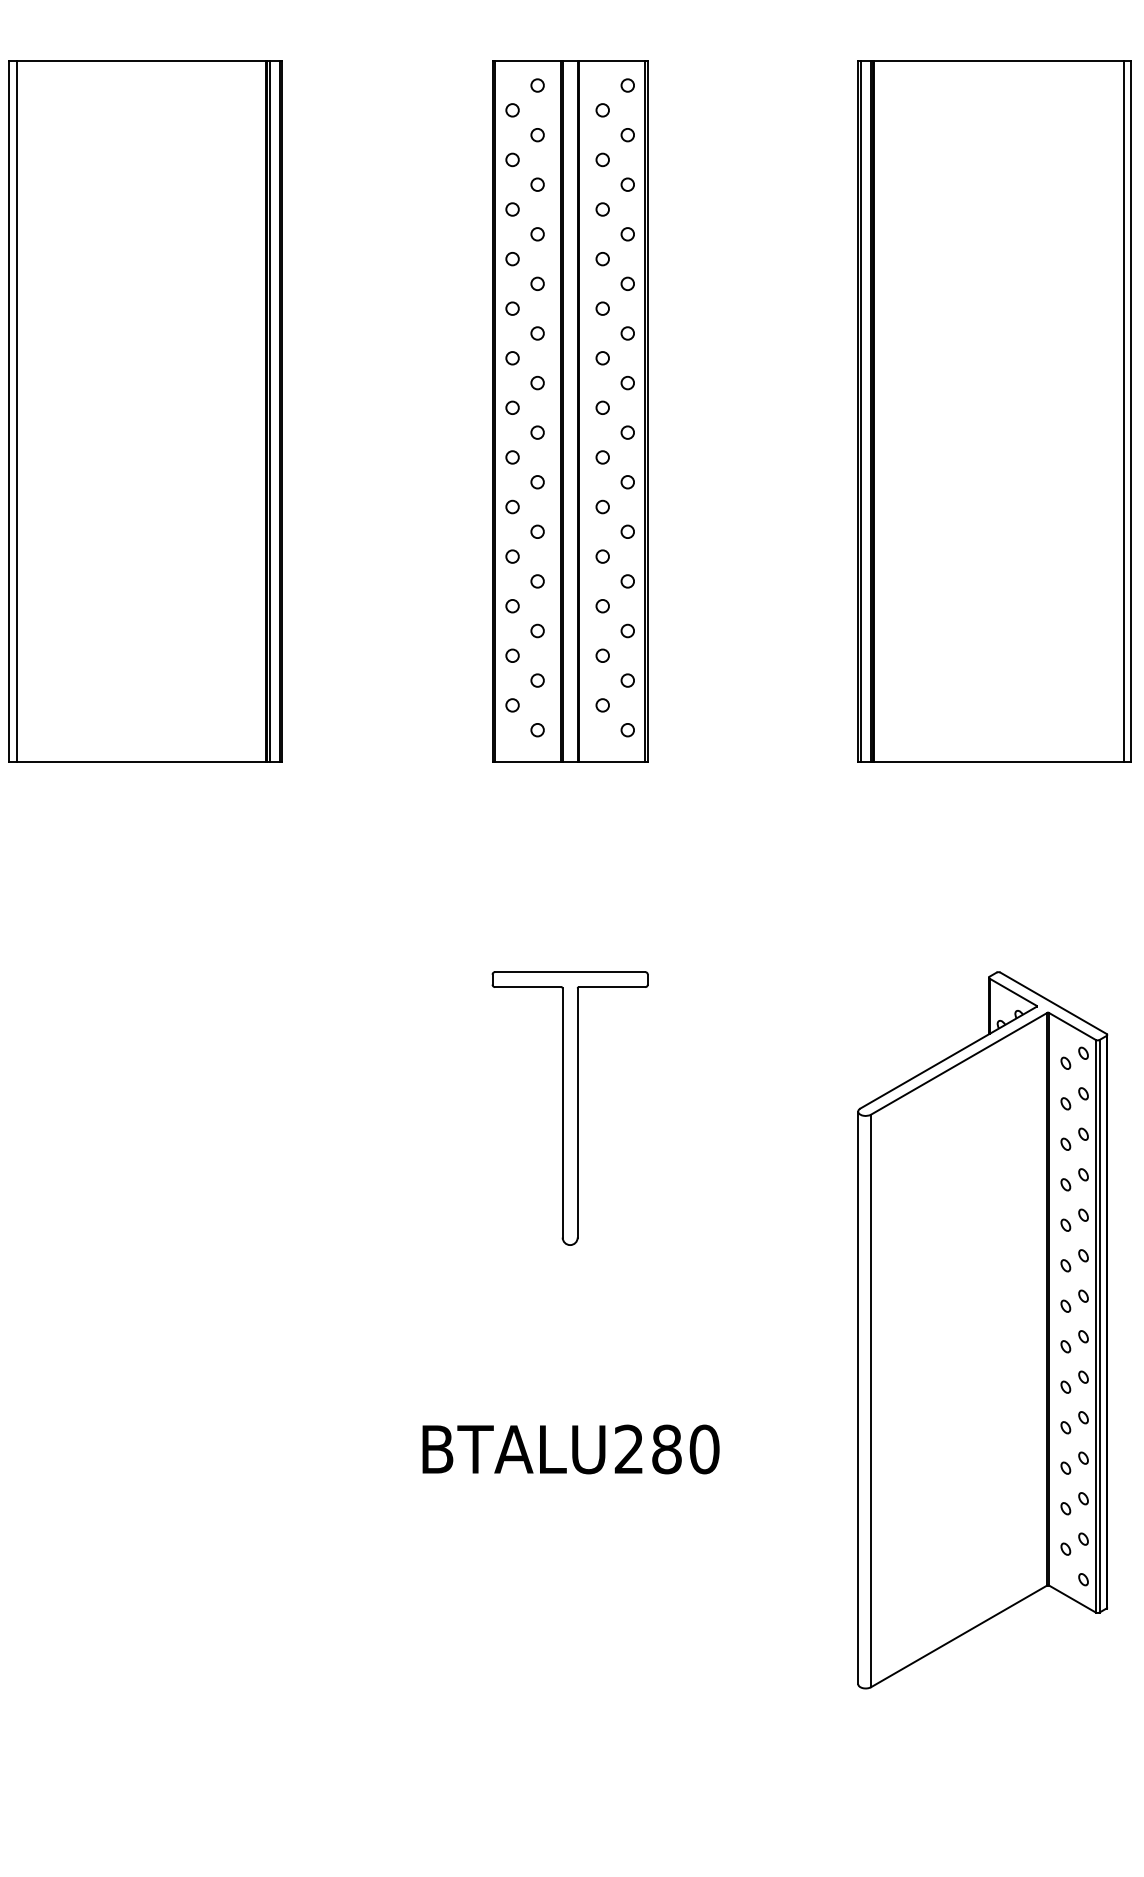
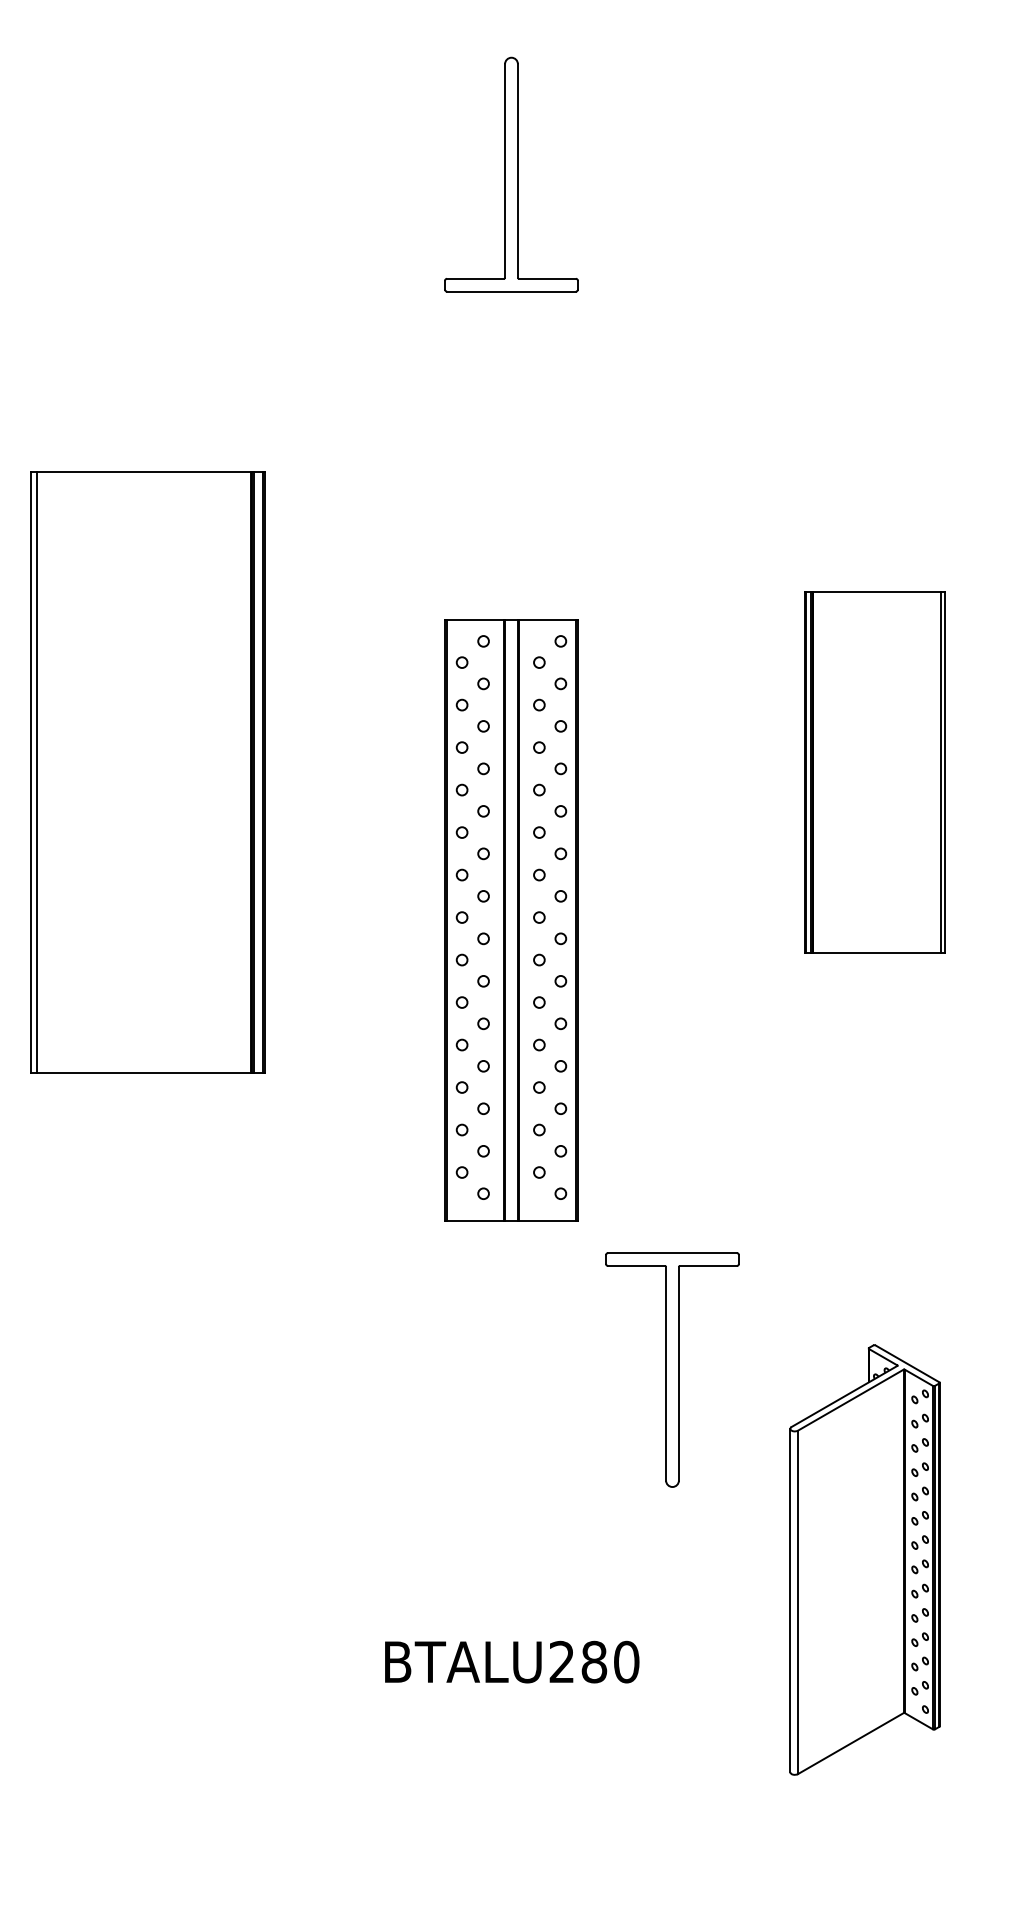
part: (570, 411) -> (511, 920), moved
part: (993, 411) -> (874, 772), size x0.6
part: (570, 1107) -> (672, 1369), moved
part: (982, 1329) -> (864, 1559), size x0.7

